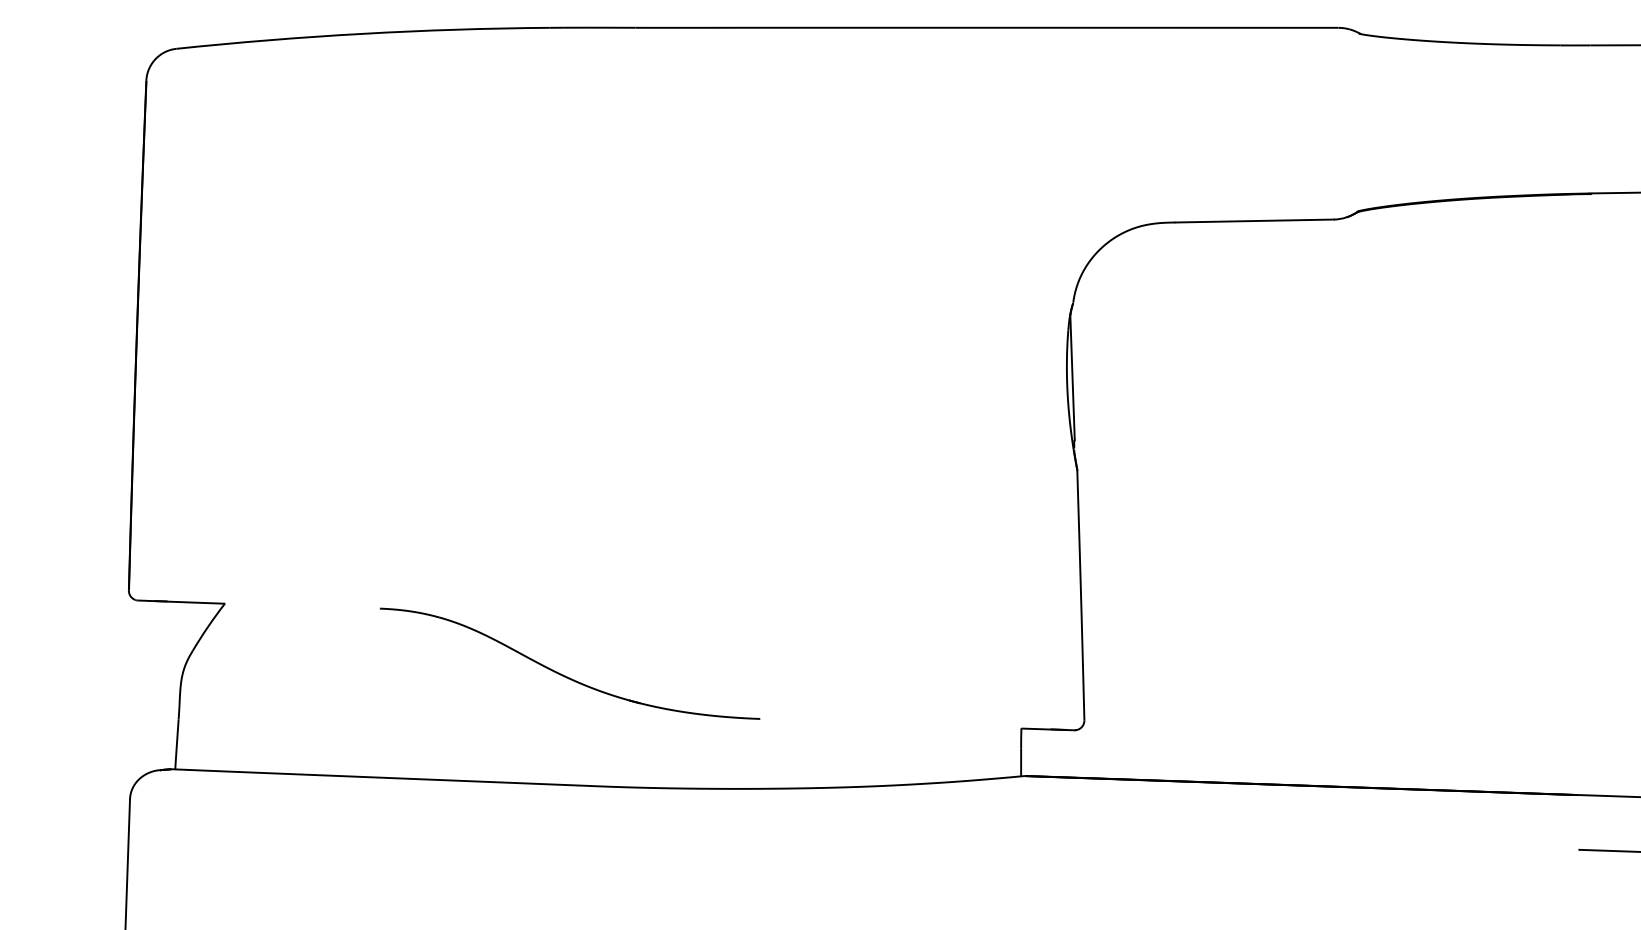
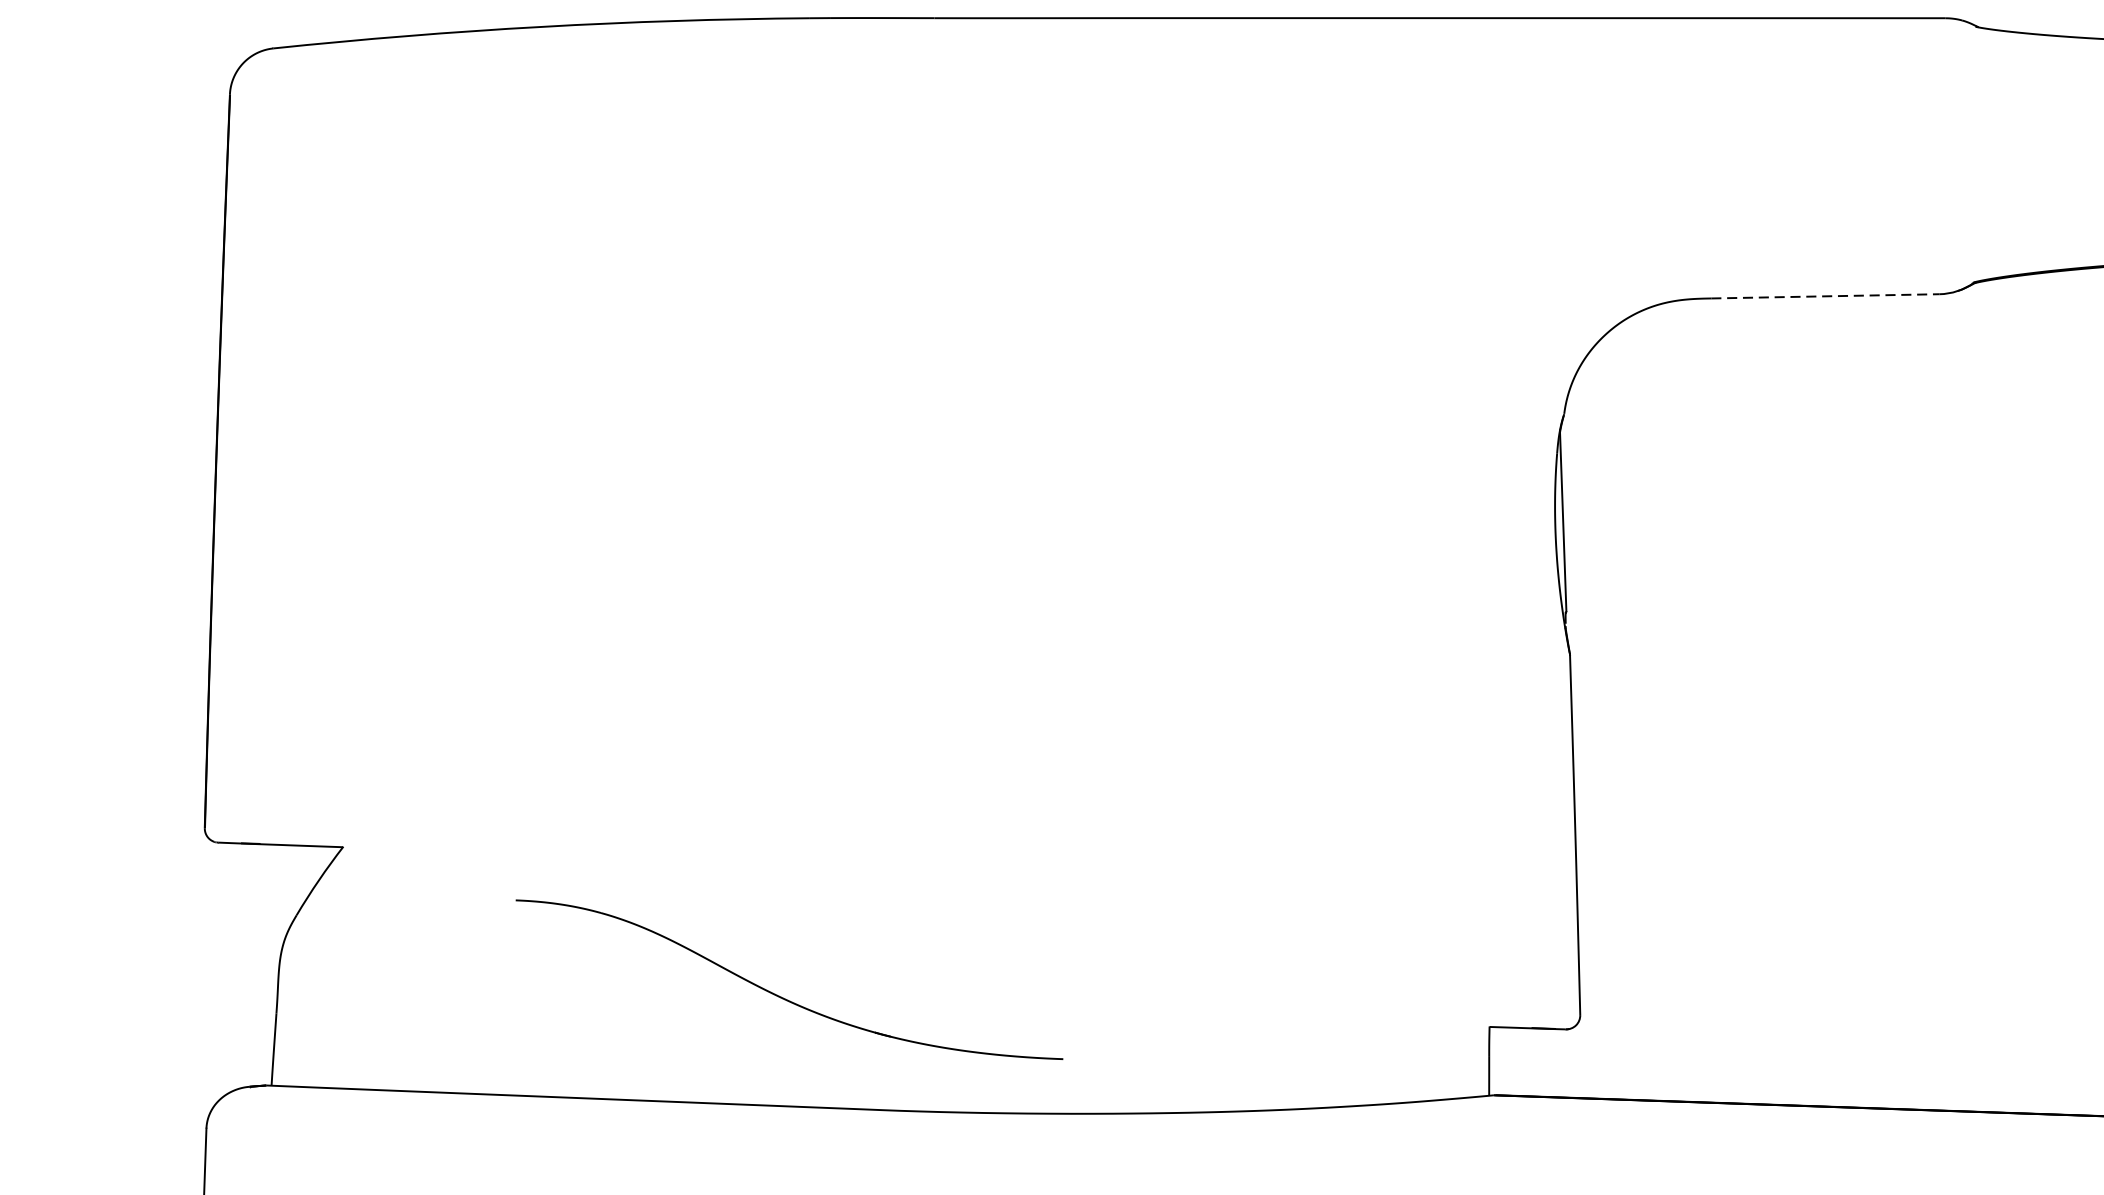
line: (1255, 221) -> (1826, 297), solid -> dashed
part: (565, 675) -> (782, 996), moved

